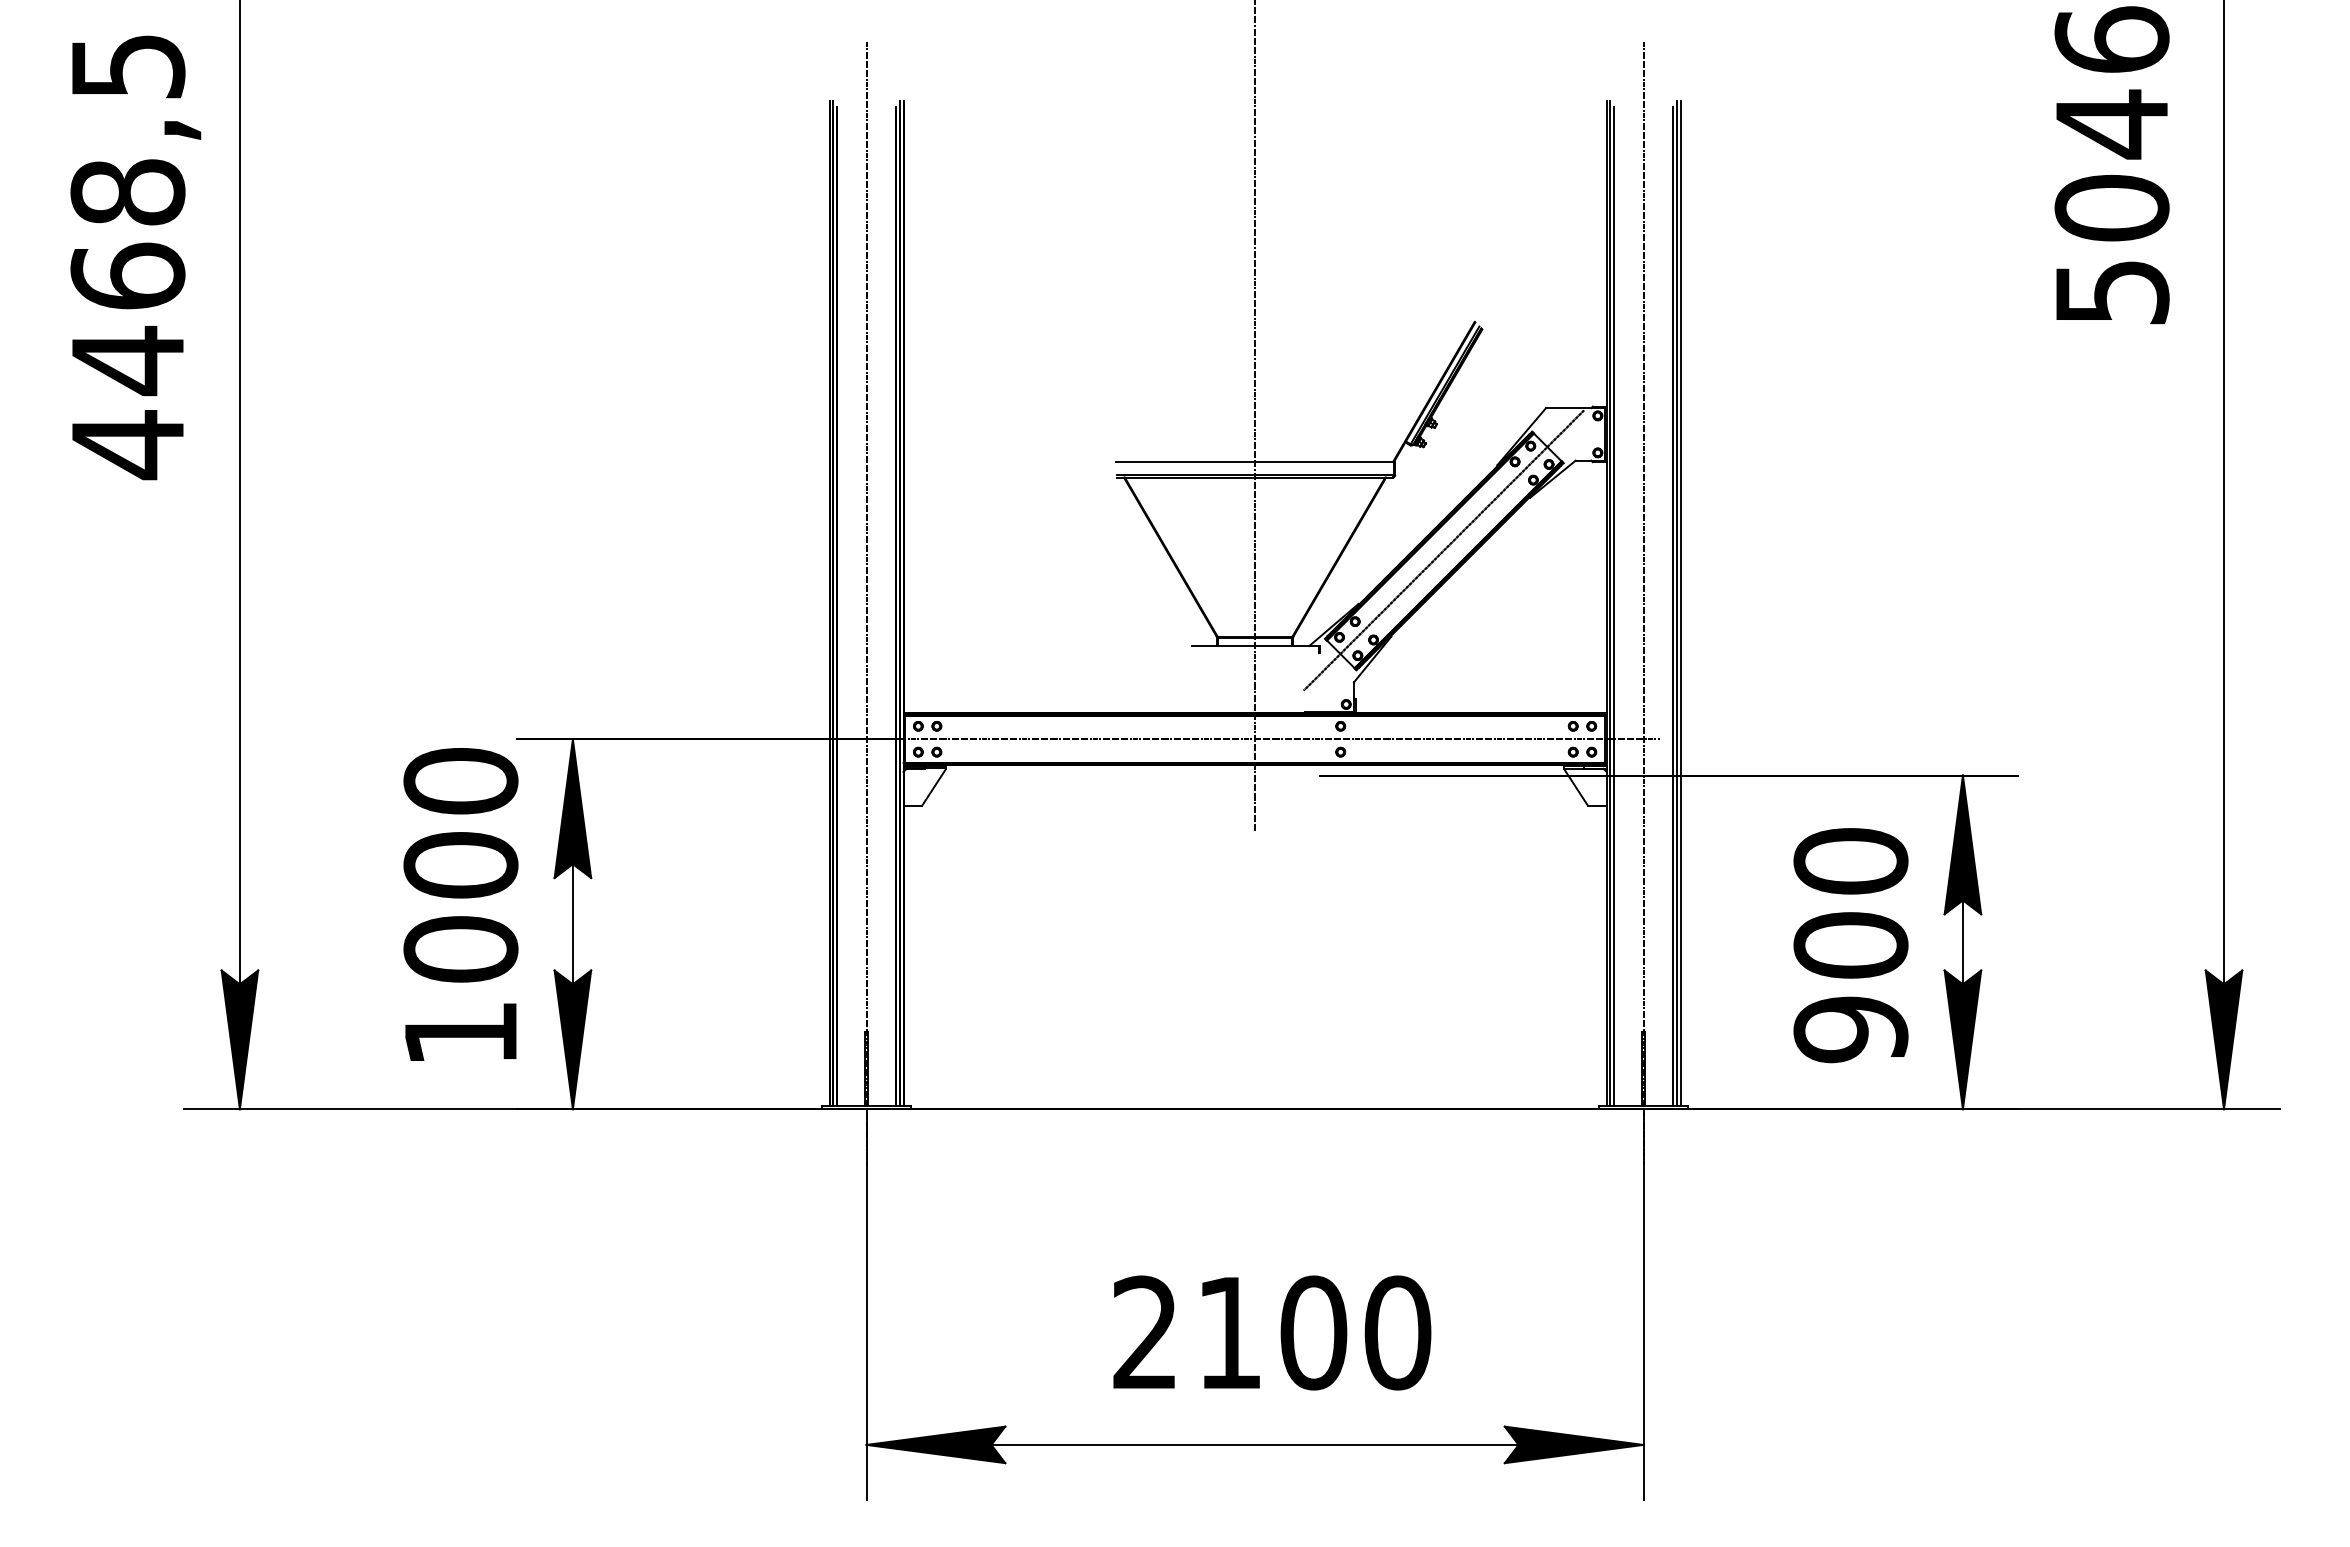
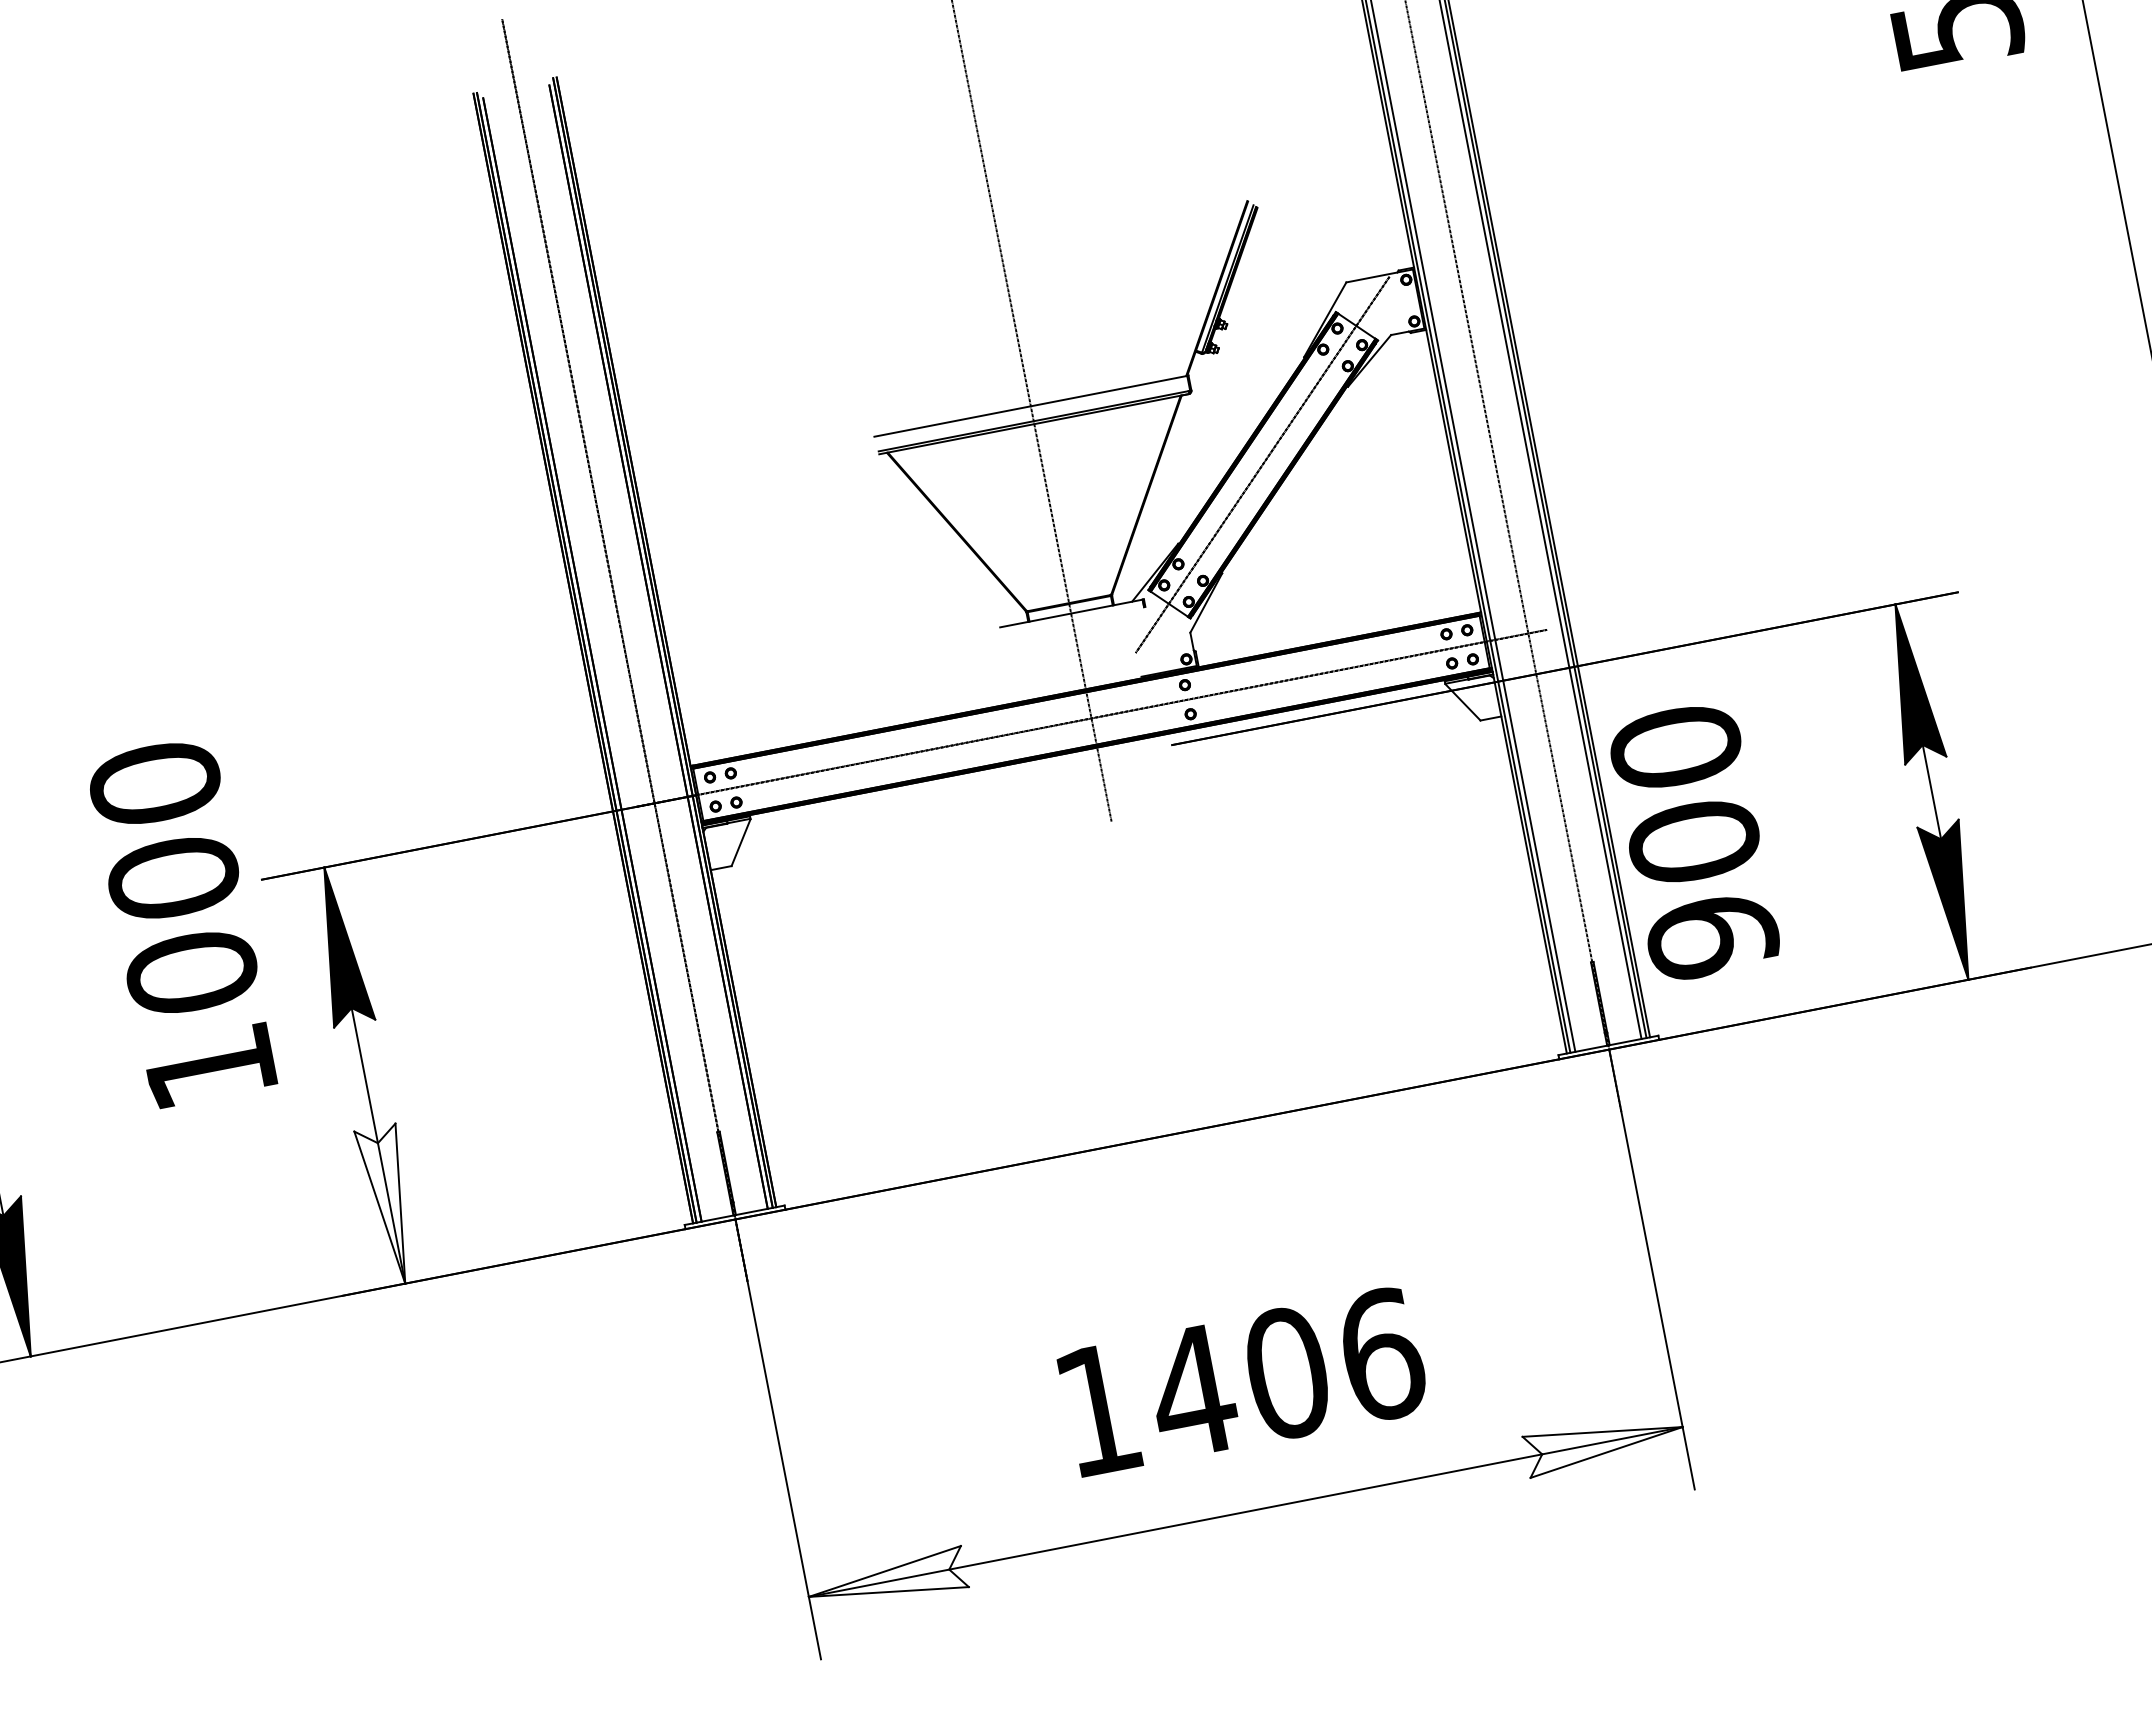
text: (460, 904) -> (181, 922), moved
text: (1850, 945) -> (1693, 842), moved
fill: (572, 1039) -> (389, 1205), removed
text: (1272, 1332) -> (1240, 1381), 2100 -> 1406
fill: (935, 1444) -> (886, 1581), removed
fill: (1573, 1444) -> (1603, 1441), removed

